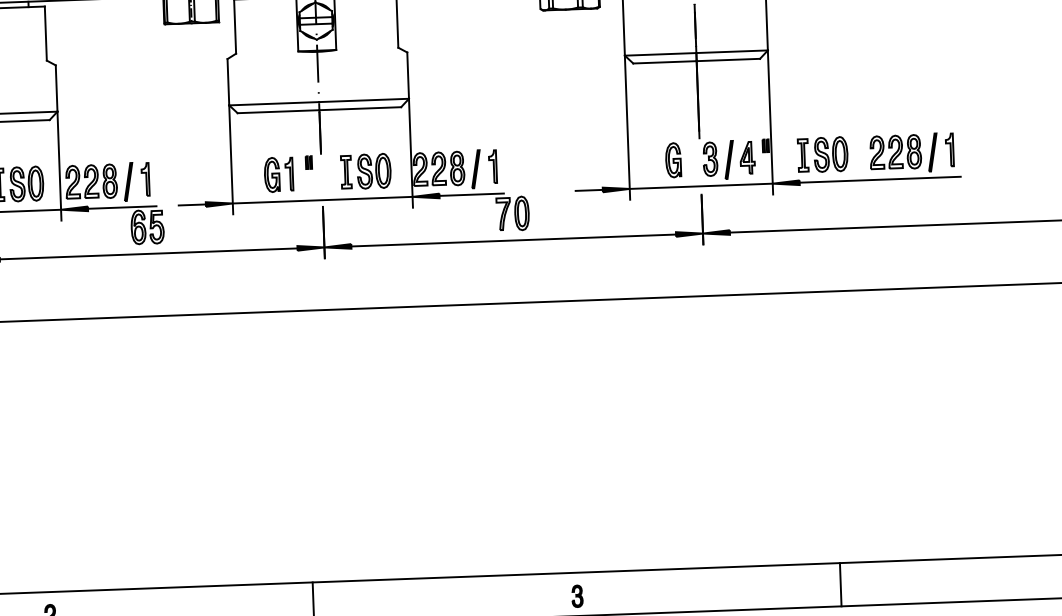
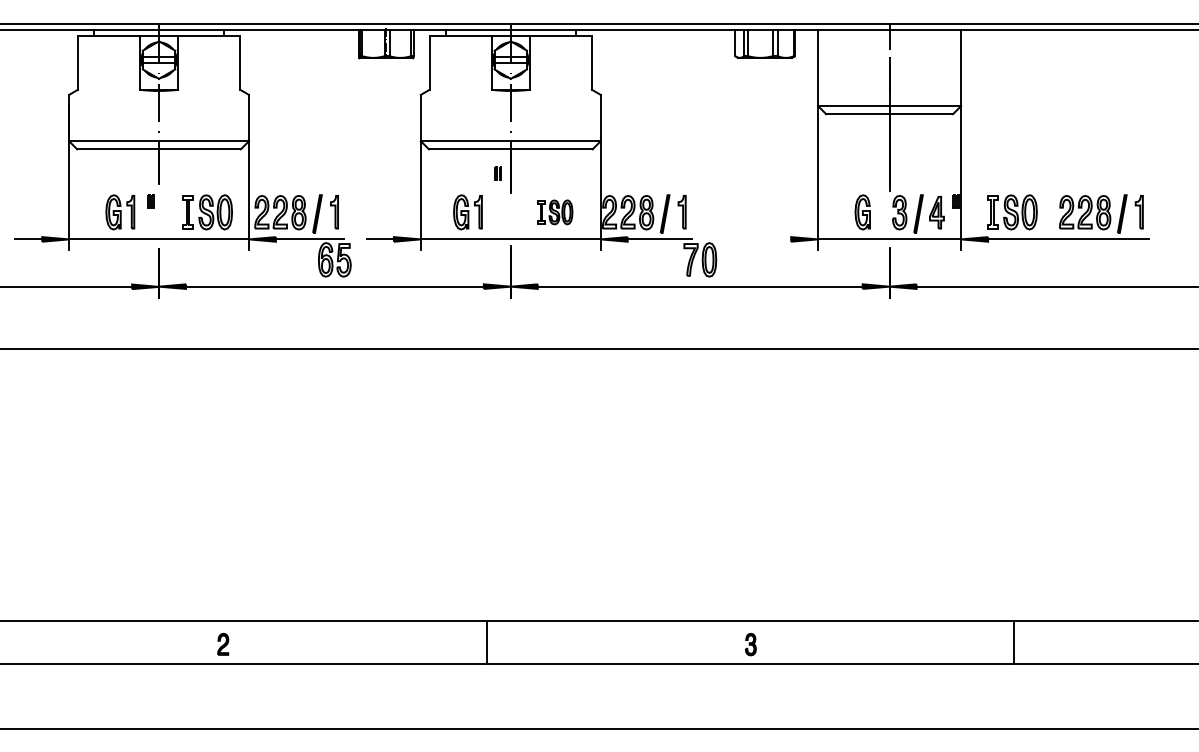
part: (308, 162) -> (497, 173), moved
part: (366, 171) -> (555, 212), size x0.7
line: (589, 190) -> (777, 239), removed

